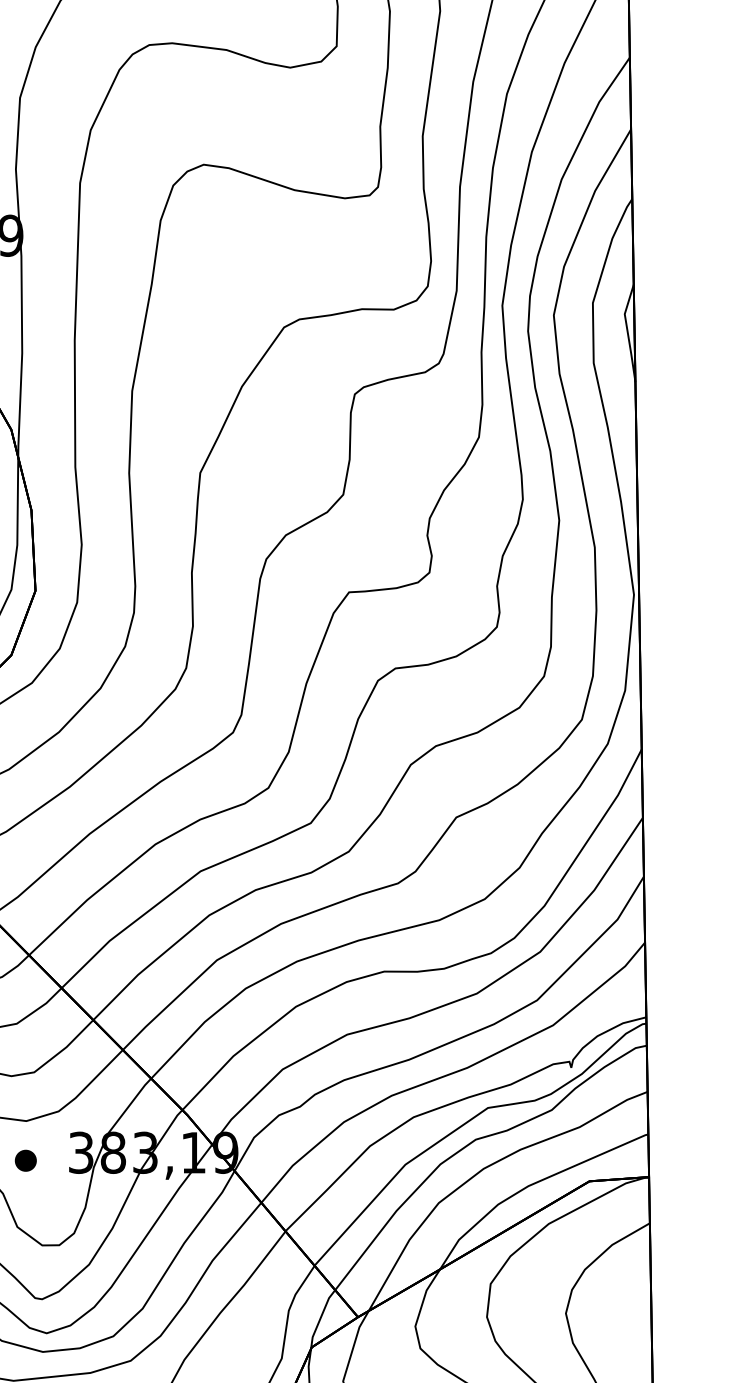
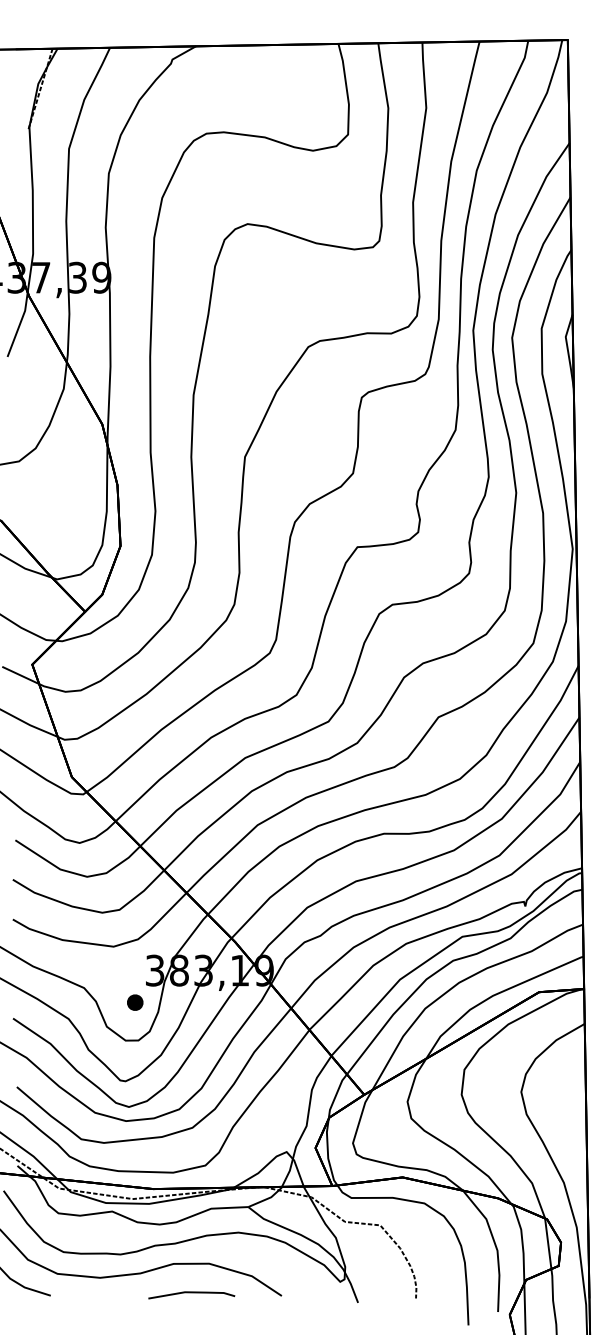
part: (26, 1160) -> (135, 1002), moved

